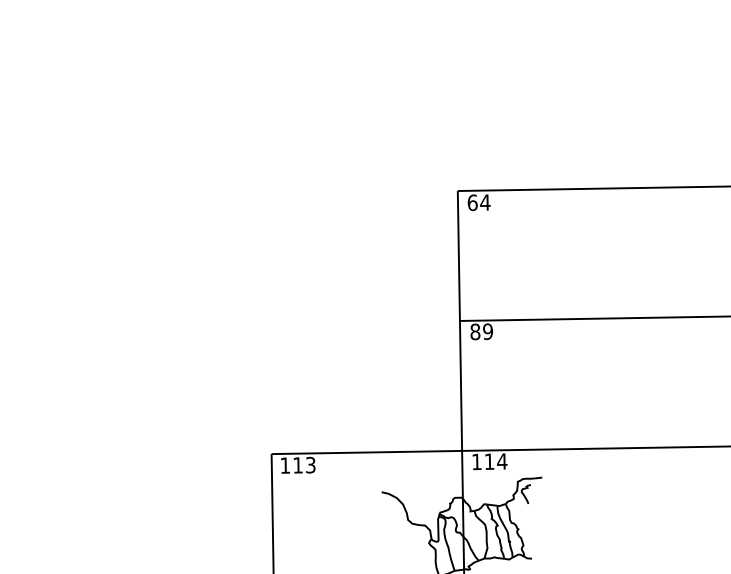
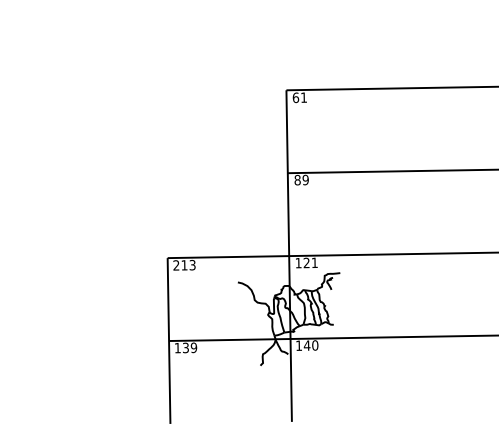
text: (484, 202) -> (303, 97), 64 -> 61
text: (495, 460) -> (310, 262), 114 -> 121
text: (285, 465) -> (176, 265), 113 -> 213

